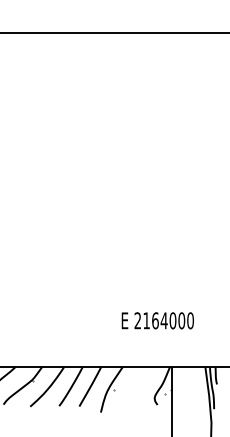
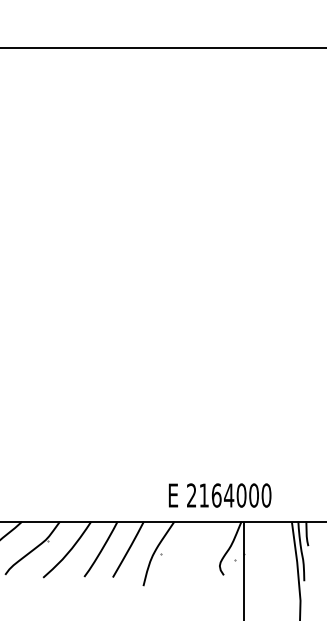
text: (157, 320) -> (219, 495), moved

